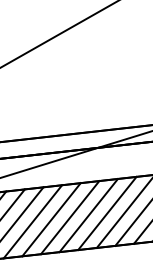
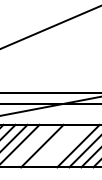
line: (107, 212) -> (66, 145), removed
line: (88, 214) -> (54, 145), removed
line: (51, 218) -> (30, 145), removed

